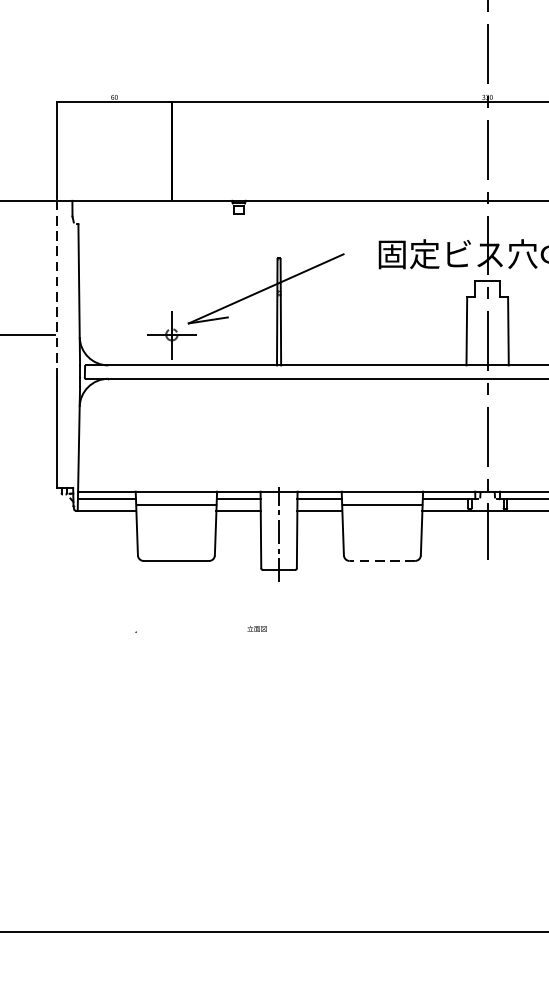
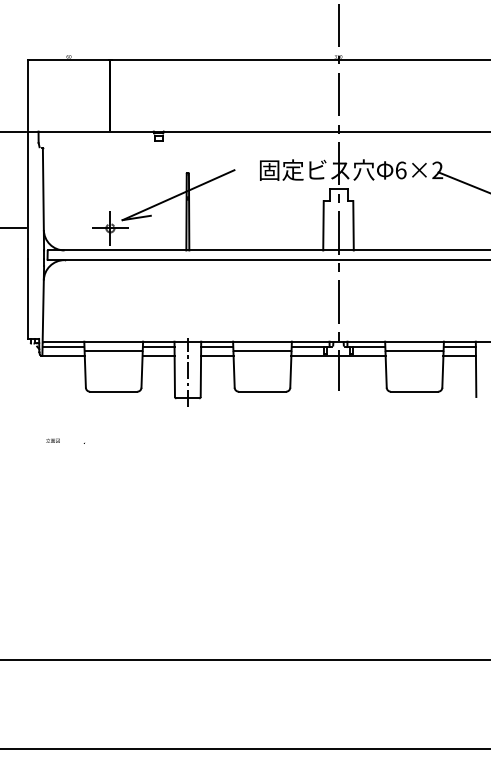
line: (57, 289) -> (27, 195), dashed -> solid
line: (382, 560) -> (262, 391), dashed -> solid
text: (256, 628) -> (52, 440), moved

